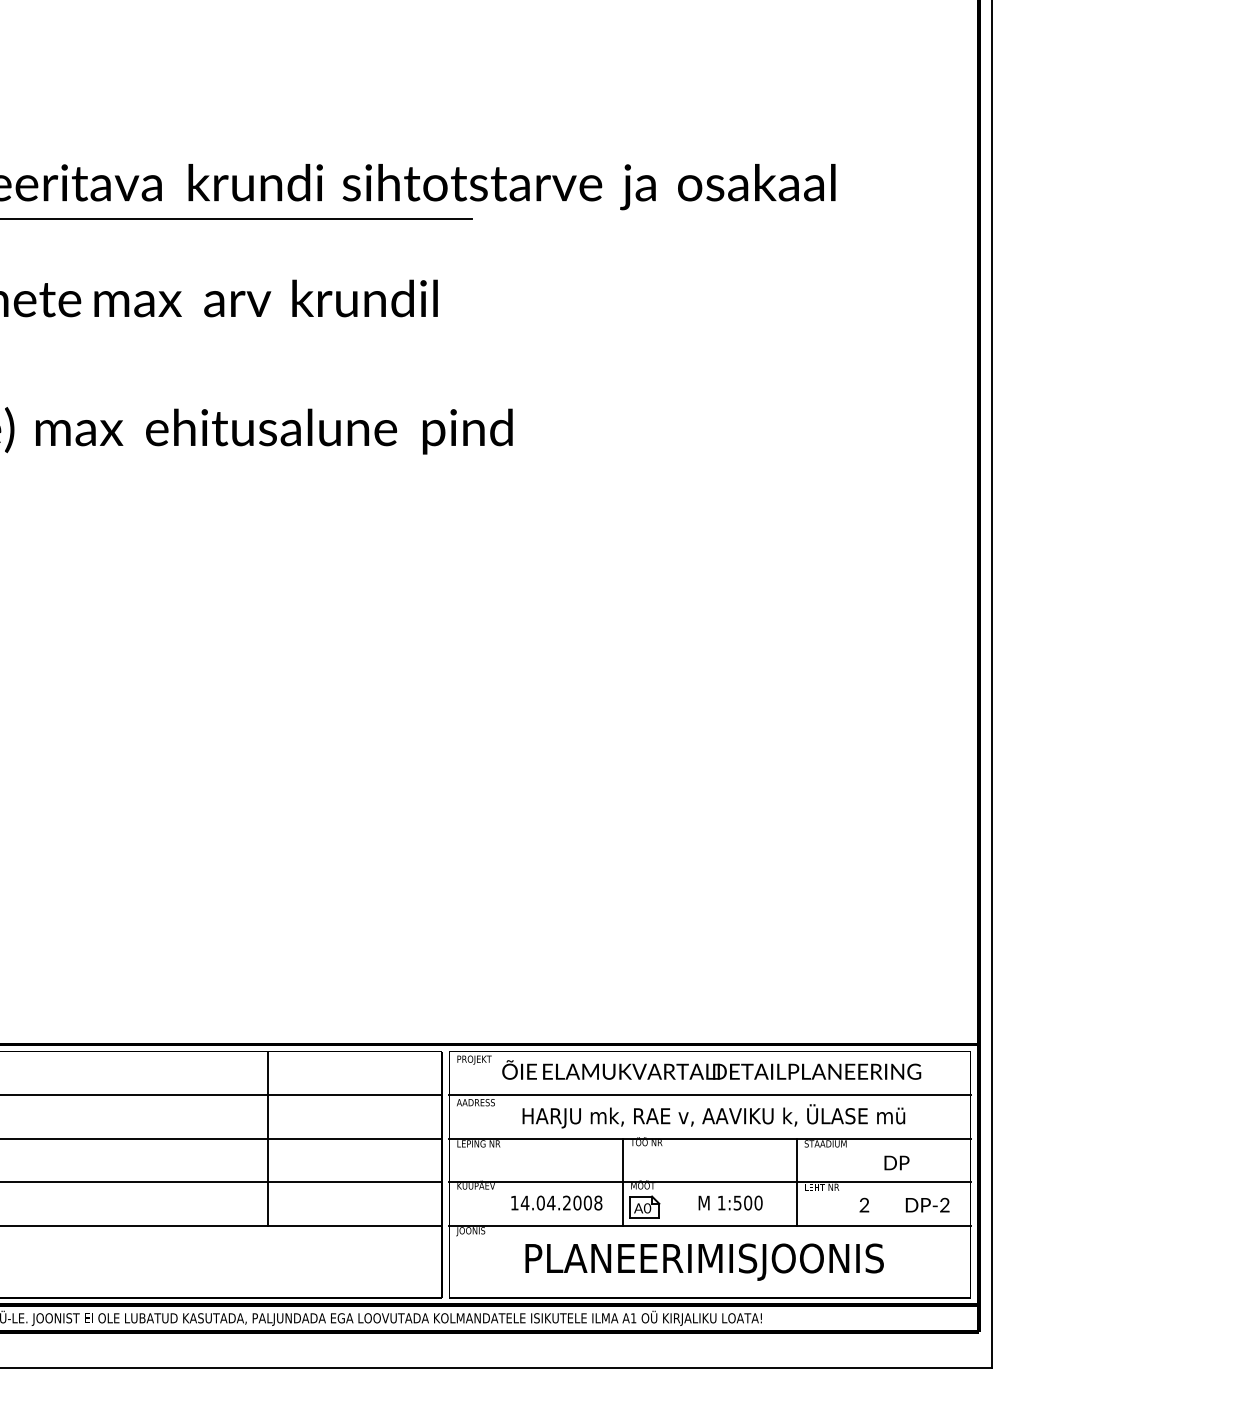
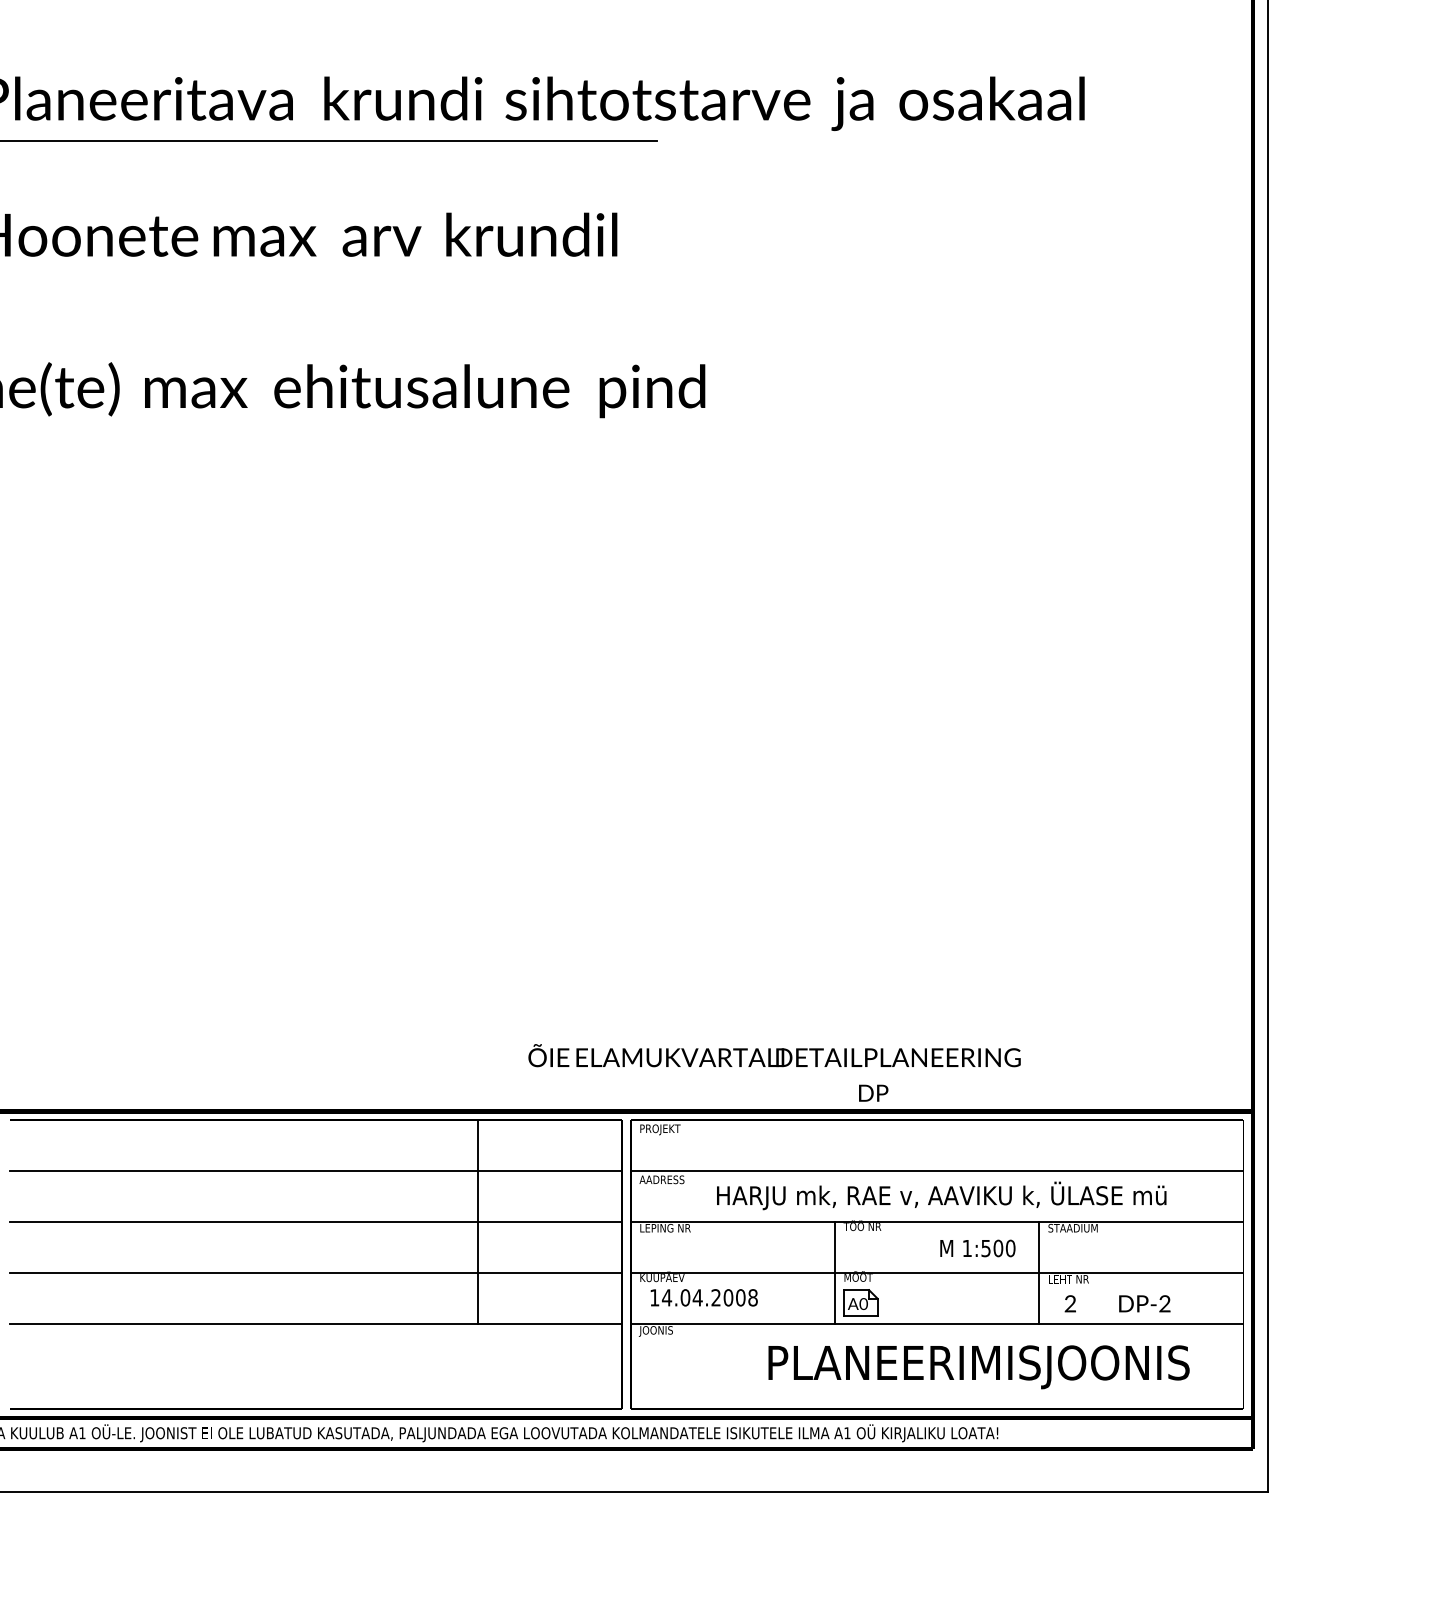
text: (711, 1069) -> (774, 1055), moved
line: (268, 1138) -> (478, 1221), moved
text: (896, 1162) -> (873, 1092), moved
text: (556, 1202) -> (703, 1297), moved
text: (730, 1202) -> (977, 1247), moved
text: (904, 1204) -> (1117, 1303), moved
text: (704, 1261) -> (978, 1366), moved

